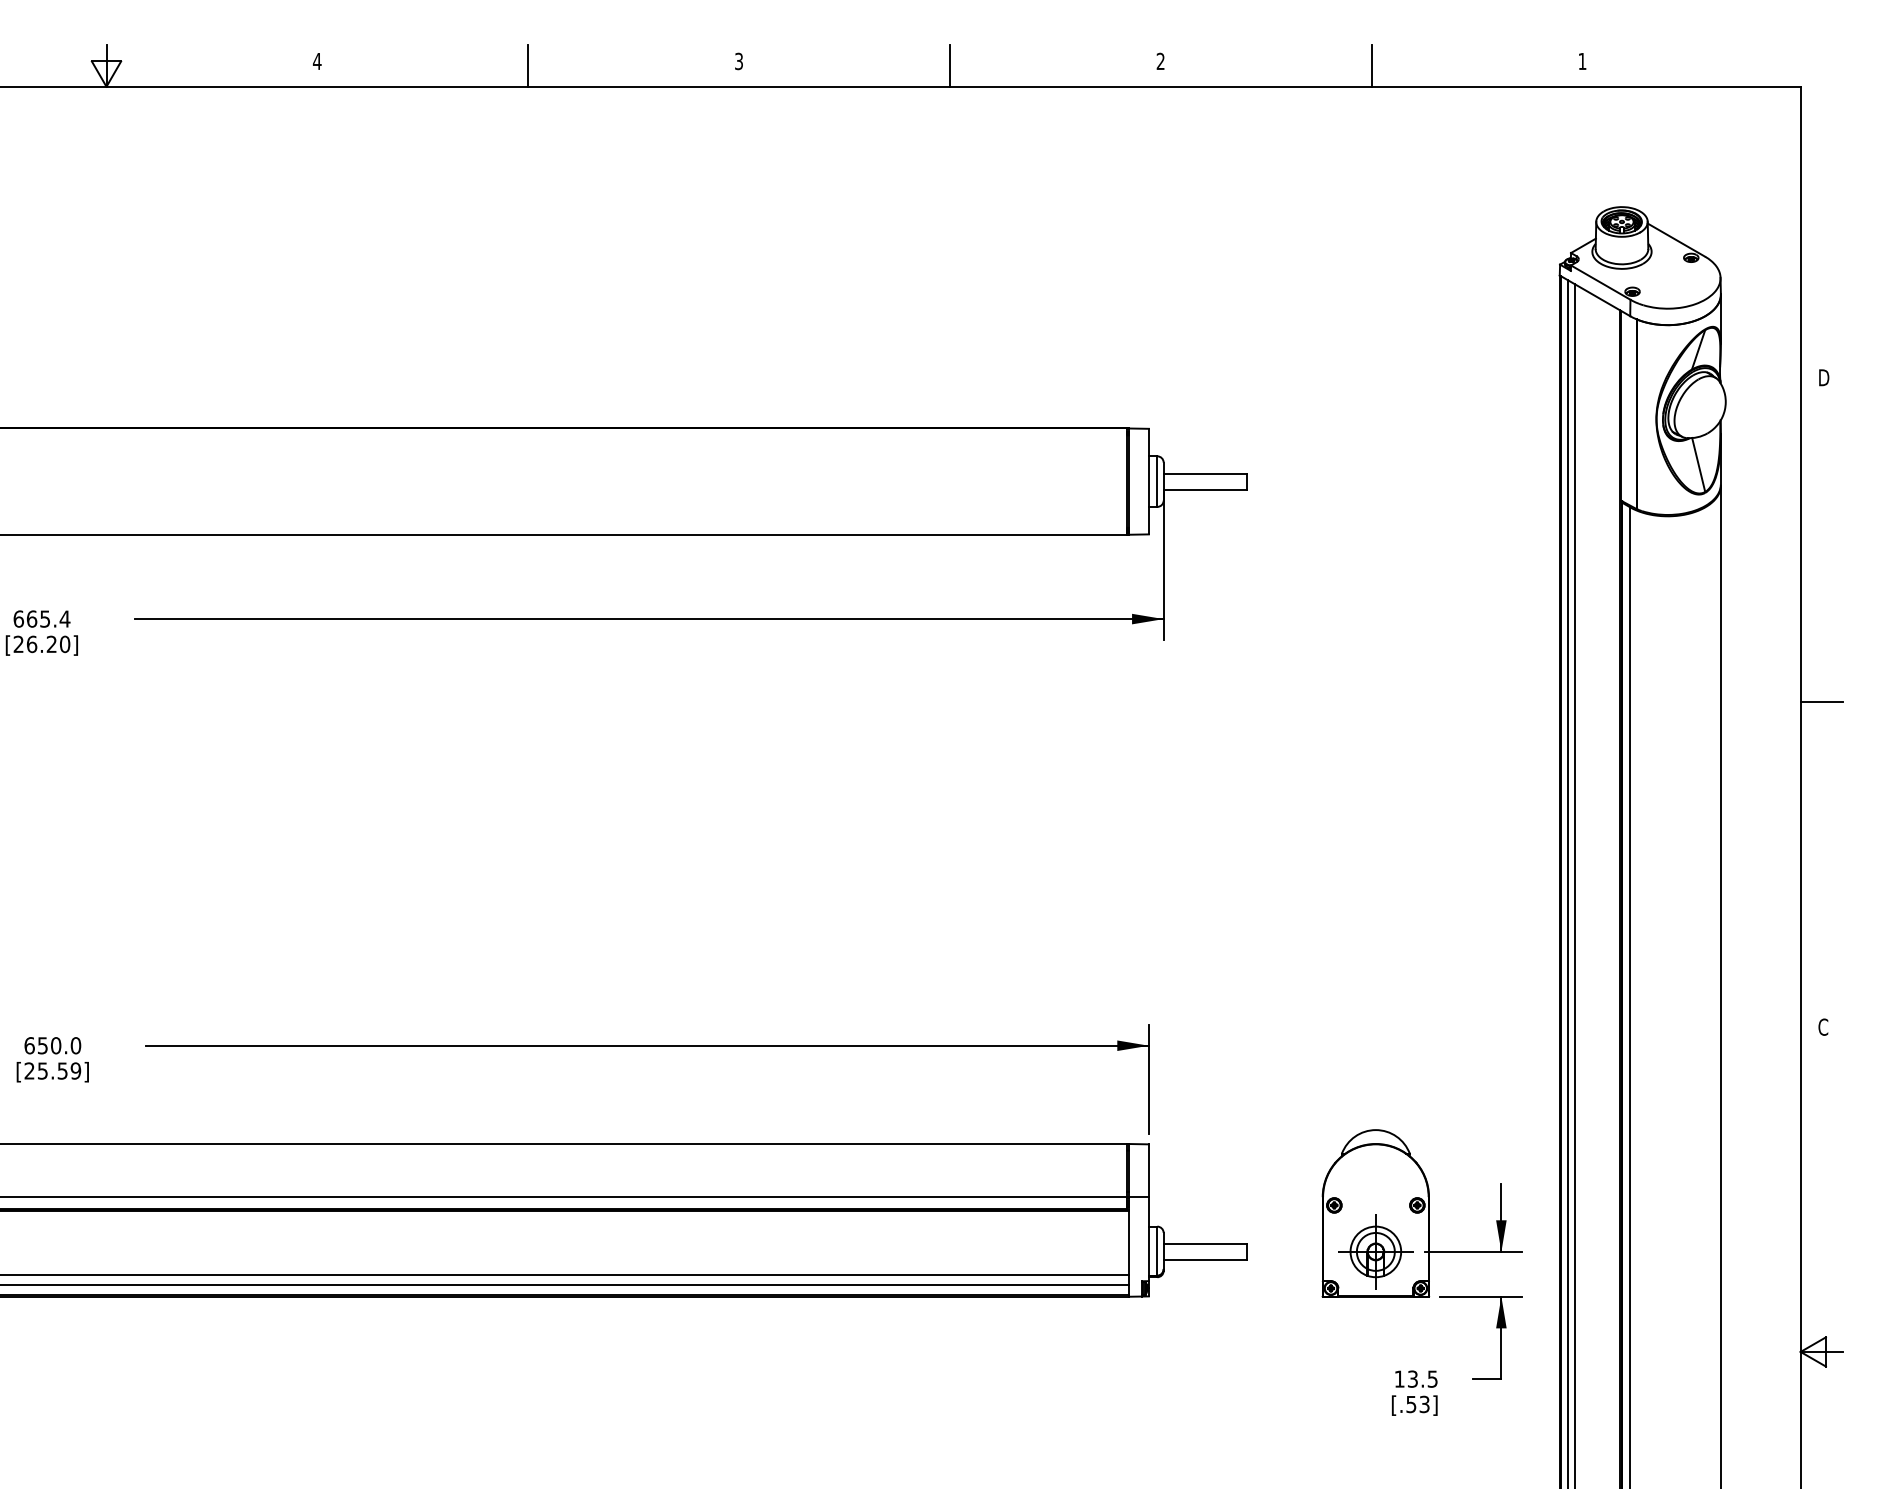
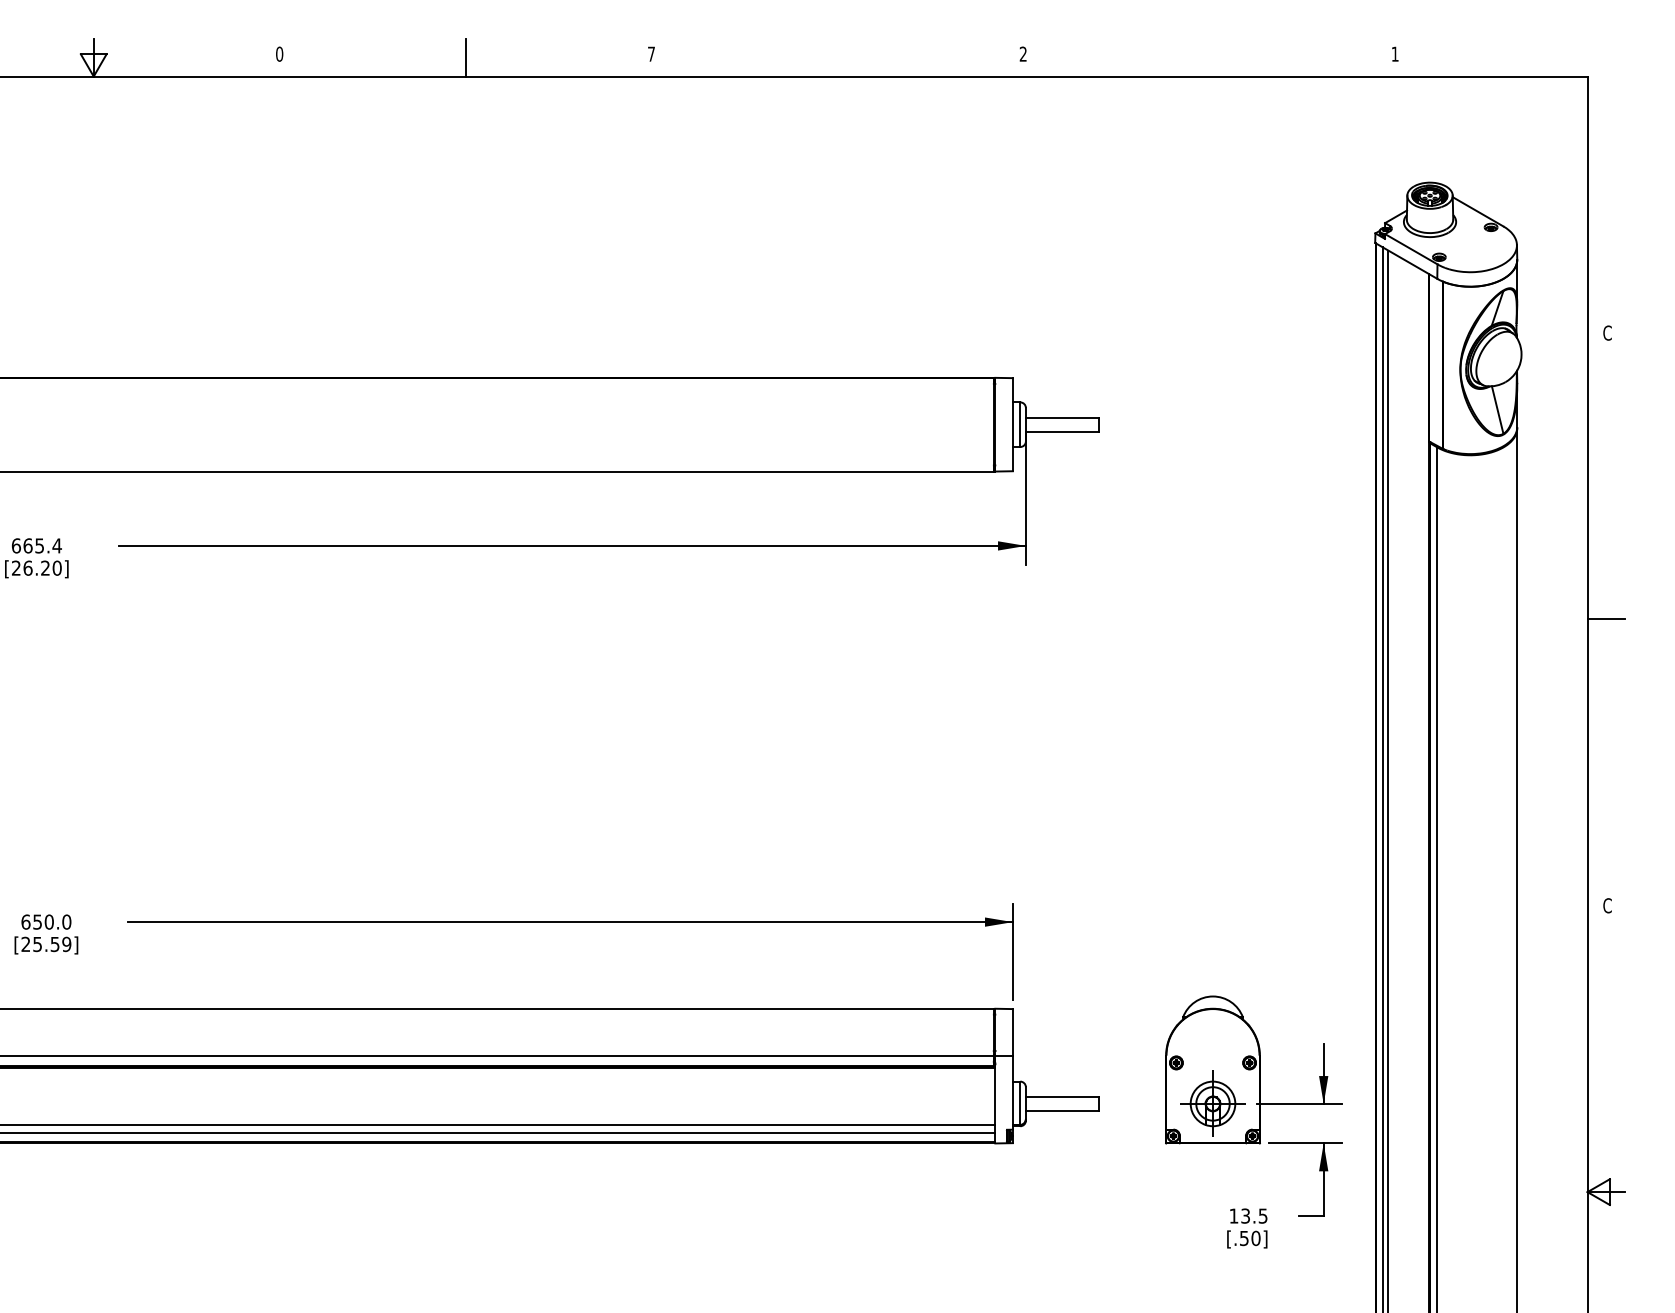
text: (317, 60) -> (279, 53), 4 -> 0
text: (739, 60) -> (651, 53), 3 -> 7
line: (950, 65) -> (837, 57), removed
line: (1371, 65) -> (1209, 57), removed
text: (1823, 377) -> (1607, 332), D -> C
text: (1424, 1404) -> (1255, 1238), [.53] -> [.50]

